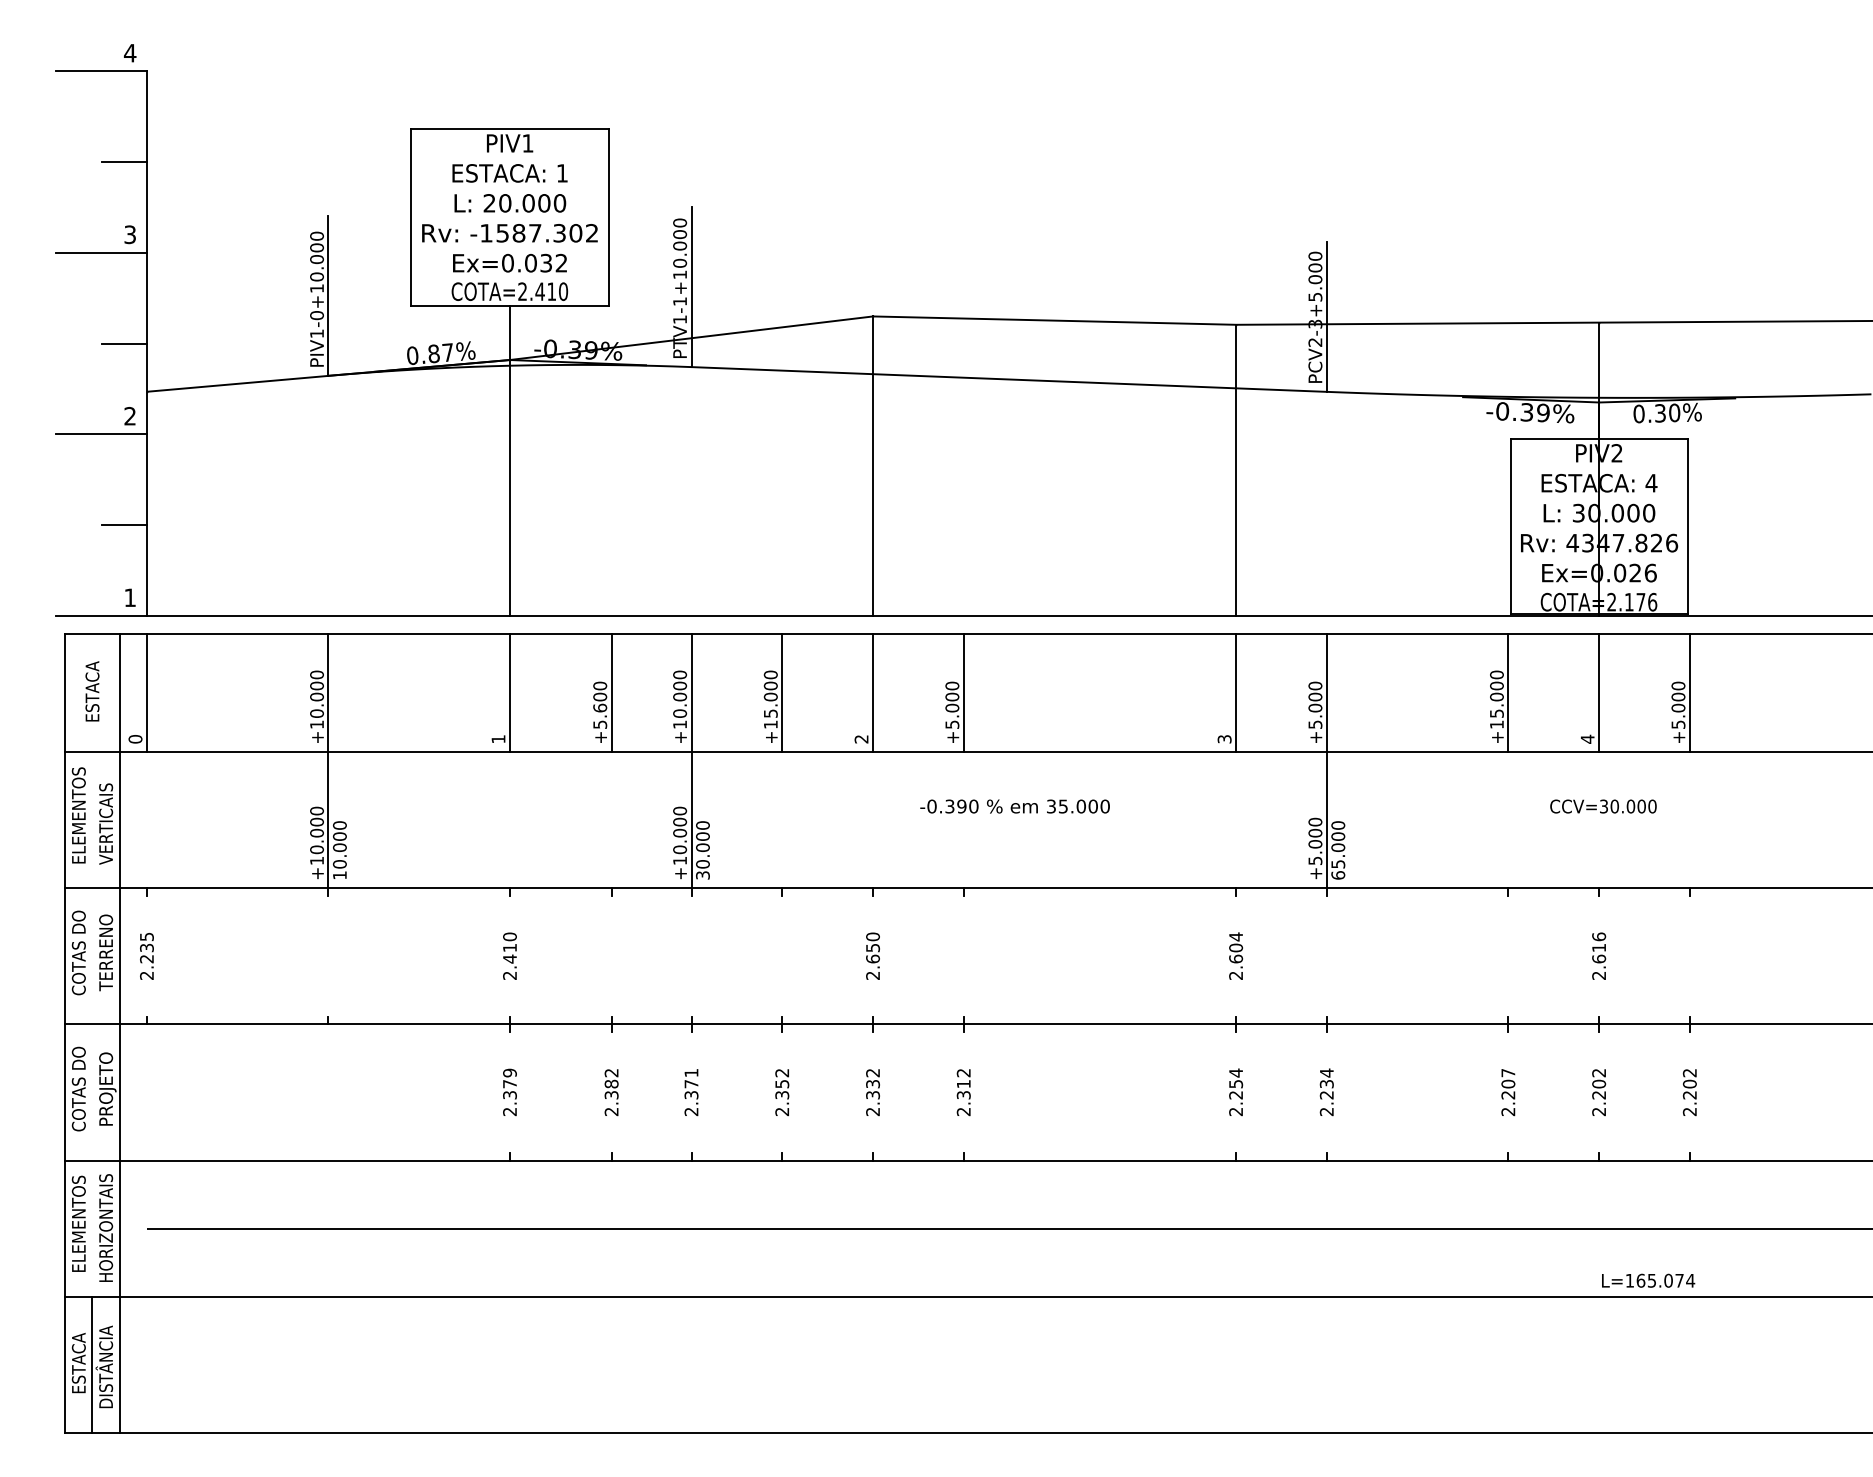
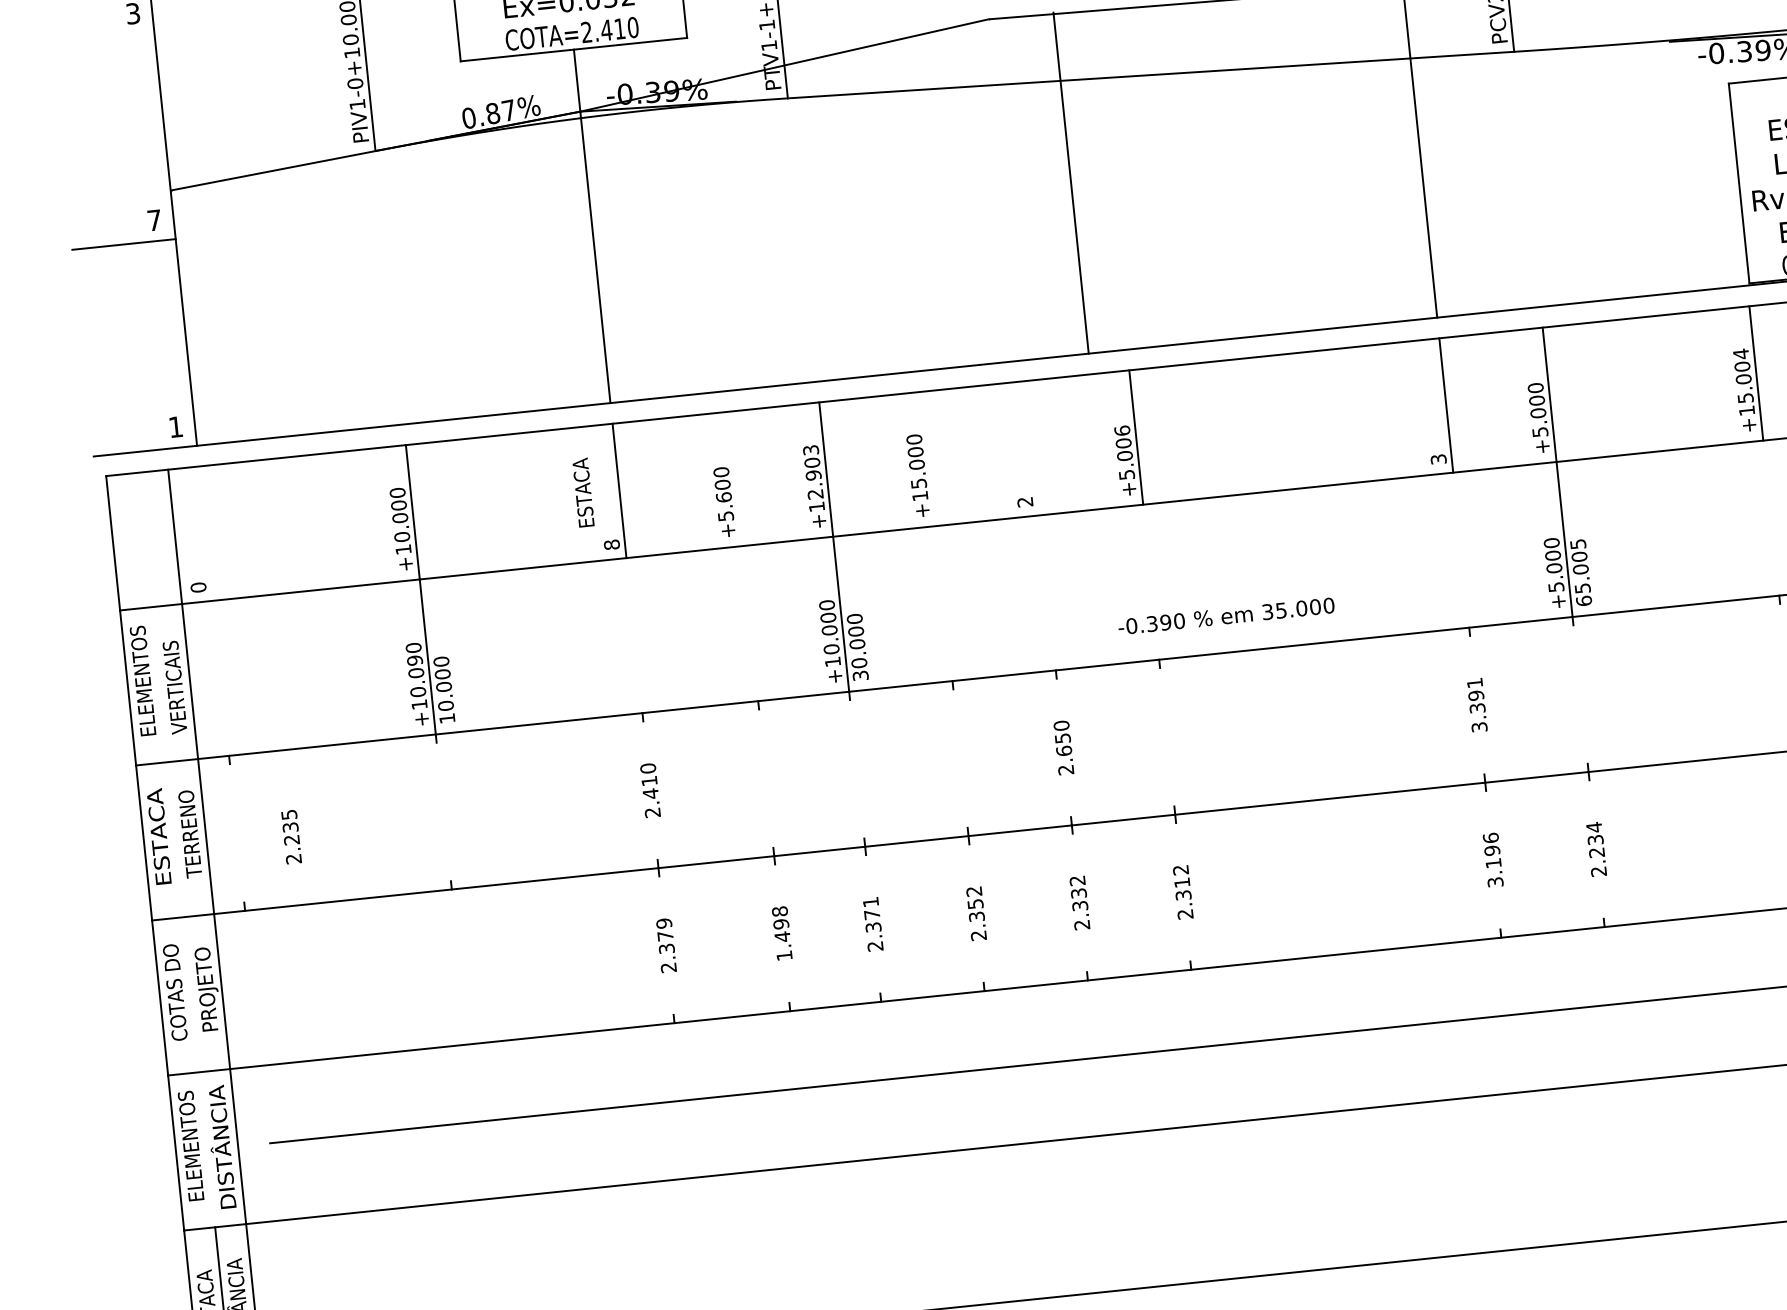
line: (101, 252) -> (102, 37), removed
line: (123, 343) -> (138, 138), removed
text: (129, 415) -> (153, 219), 2 -> 7
line: (873, 465) -> (1071, 182), moved
line: (123, 525) -> (159, 345), removed
text: (1496, 674) -> (1740, 353), +15.000 -> +15.004
text: (952, 685) -> (1122, 430), +5.000 -> +5.006
text: (92, 691) -> (583, 492), moved
line: (146, 693) -> (205, 534), removed
line: (611, 693) -> (735, 479), removed
text: (680, 693) -> (813, 471), +10.000 -> +12.903
line: (782, 693) -> (929, 459), removed
line: (873, 693) -> (1033, 448), removed
text: (498, 739) -> (611, 545), 1 -> 8
text: (1014, 806) -> (1225, 616), moved
text: (316, 822) -> (414, 661), +10.000 -> +10.090
text: (1338, 825) -> (1578, 544), 65.000 -> 65.005
text: (78, 952) -> (158, 837), COTAS DO -> ESTACA
text: (1236, 955) -> (1477, 704), 2.604 -> 3.391
text: (146, 956) -> (291, 837), moved
text: (1236, 1091) -> (1493, 859), 2.254 -> 3.196
text: (611, 1092) -> (782, 933), 2.382 -> 1.498
text: (104, 1227) -> (220, 1147), HORIZONTAIS -> DISTÂNCIA

